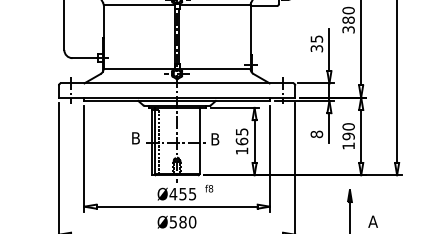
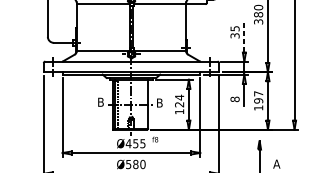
line: (329, 49) -> (244, 36), solid -> dashed
text: (348, 126) -> (258, 93), 190 -> 197
text: (241, 136) -> (179, 100), 165 -> 124

